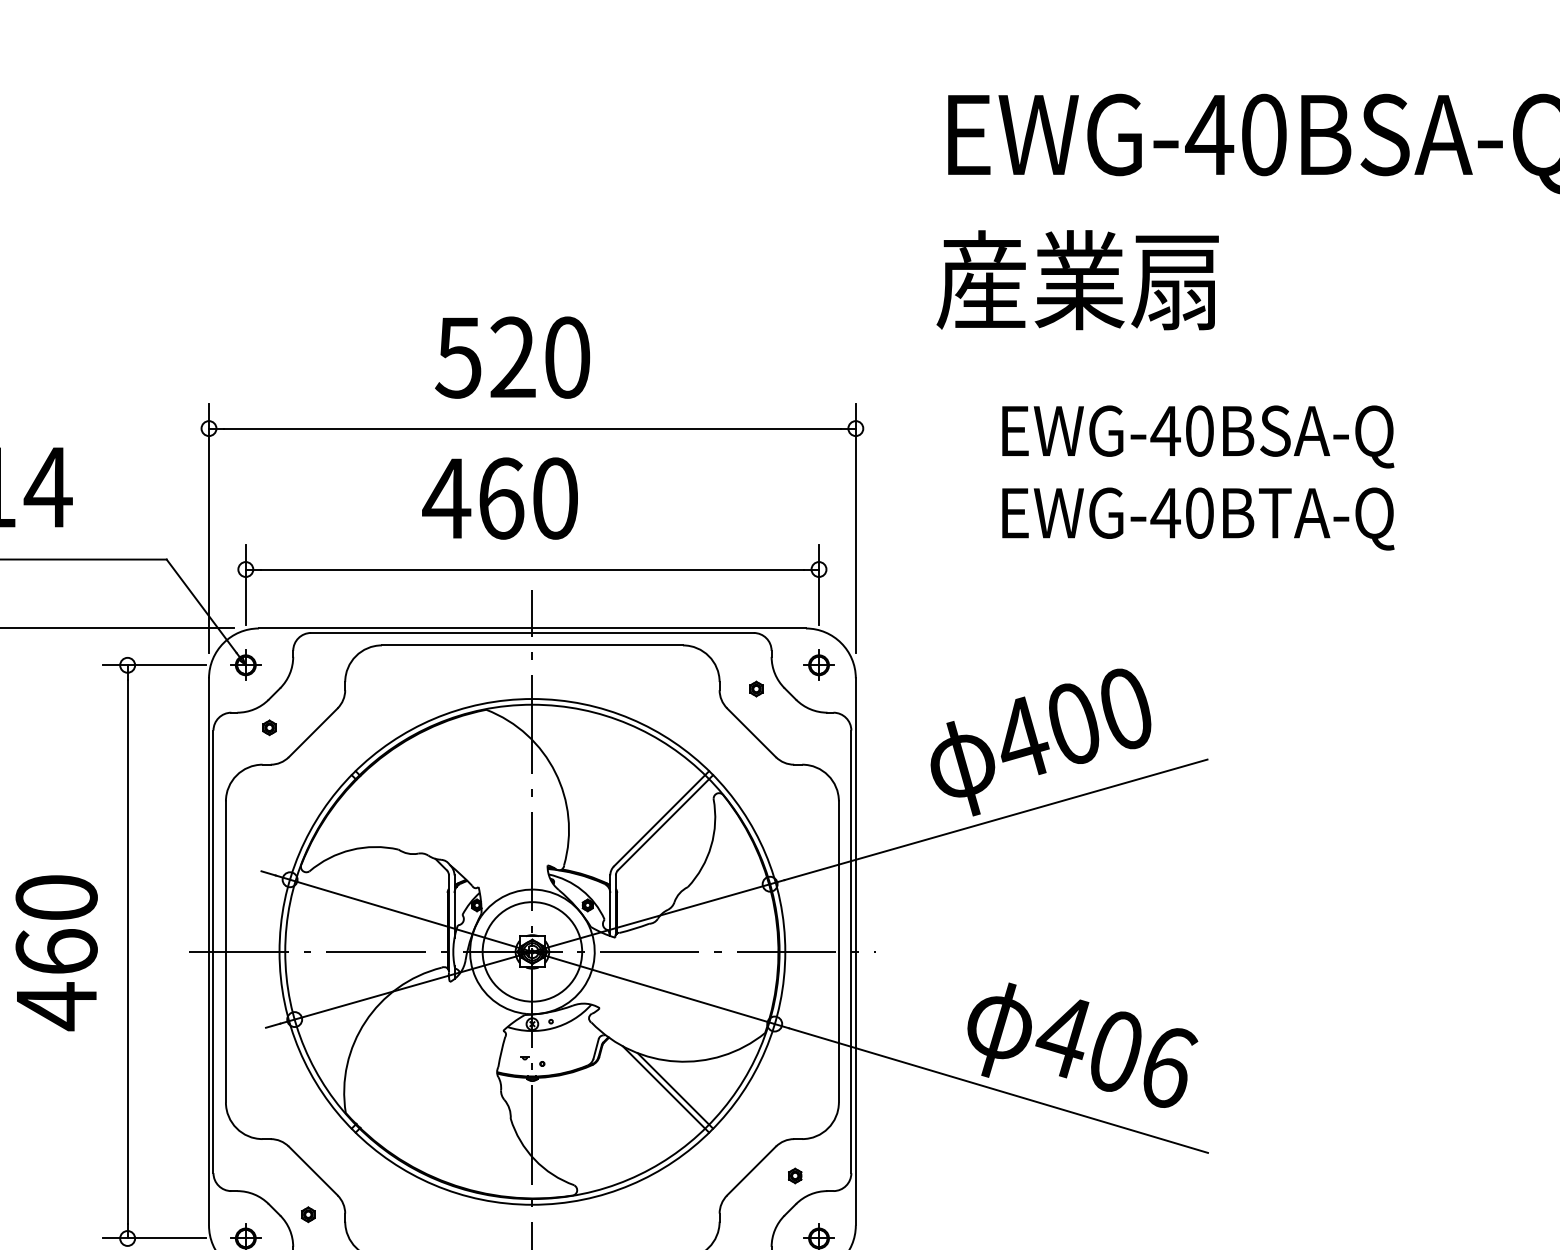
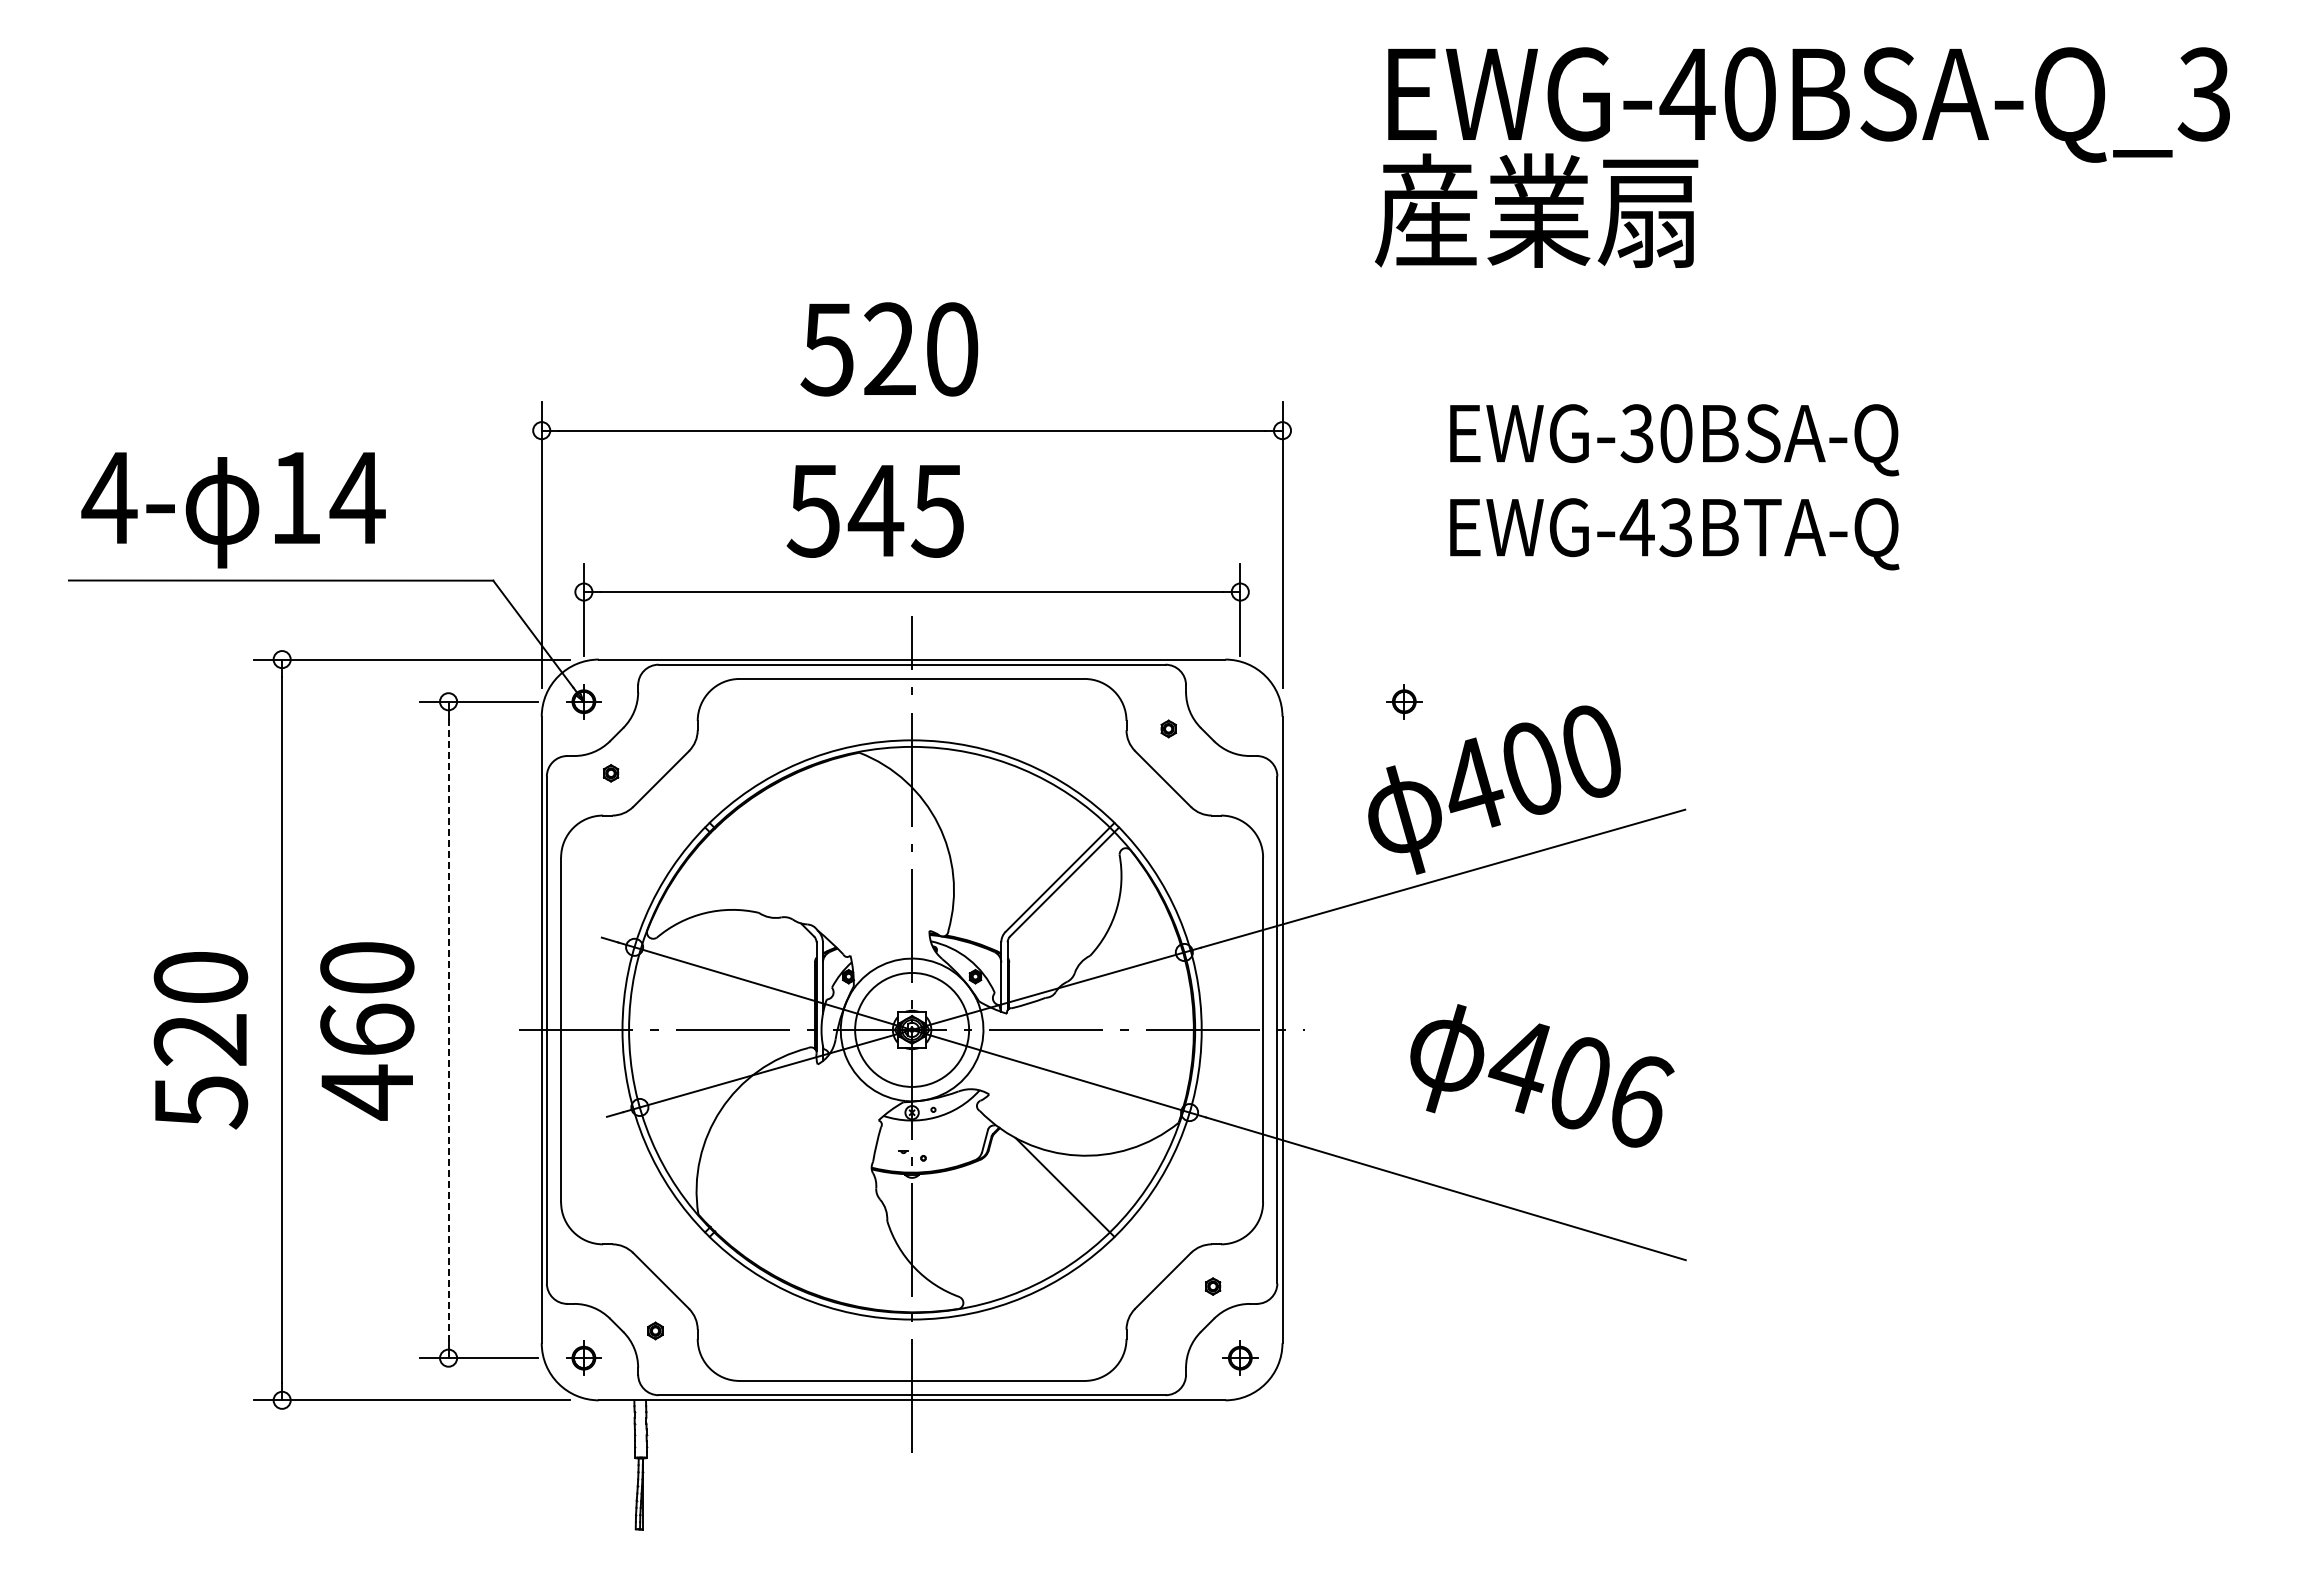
text: (1077, 280) -> (1536, 210), moved
text: (1164, 431) -> (1636, 433), EWG-40BSA-Q -> EWG-30BSA-Q
text: (499, 498) -> (874, 510), 460 -> 545
text: (1199, 513) -> (1675, 527), EWG-40BTA-Q -> EWG-43BTA-Q
part: (819, 665) -> (1404, 701), moved
line: (127, 952) -> (448, 1030), solid -> dashed
text: (1082, 1044) -> (1542, 1075), moved
line: (675, 1090) -> (1075, 1188), removed

